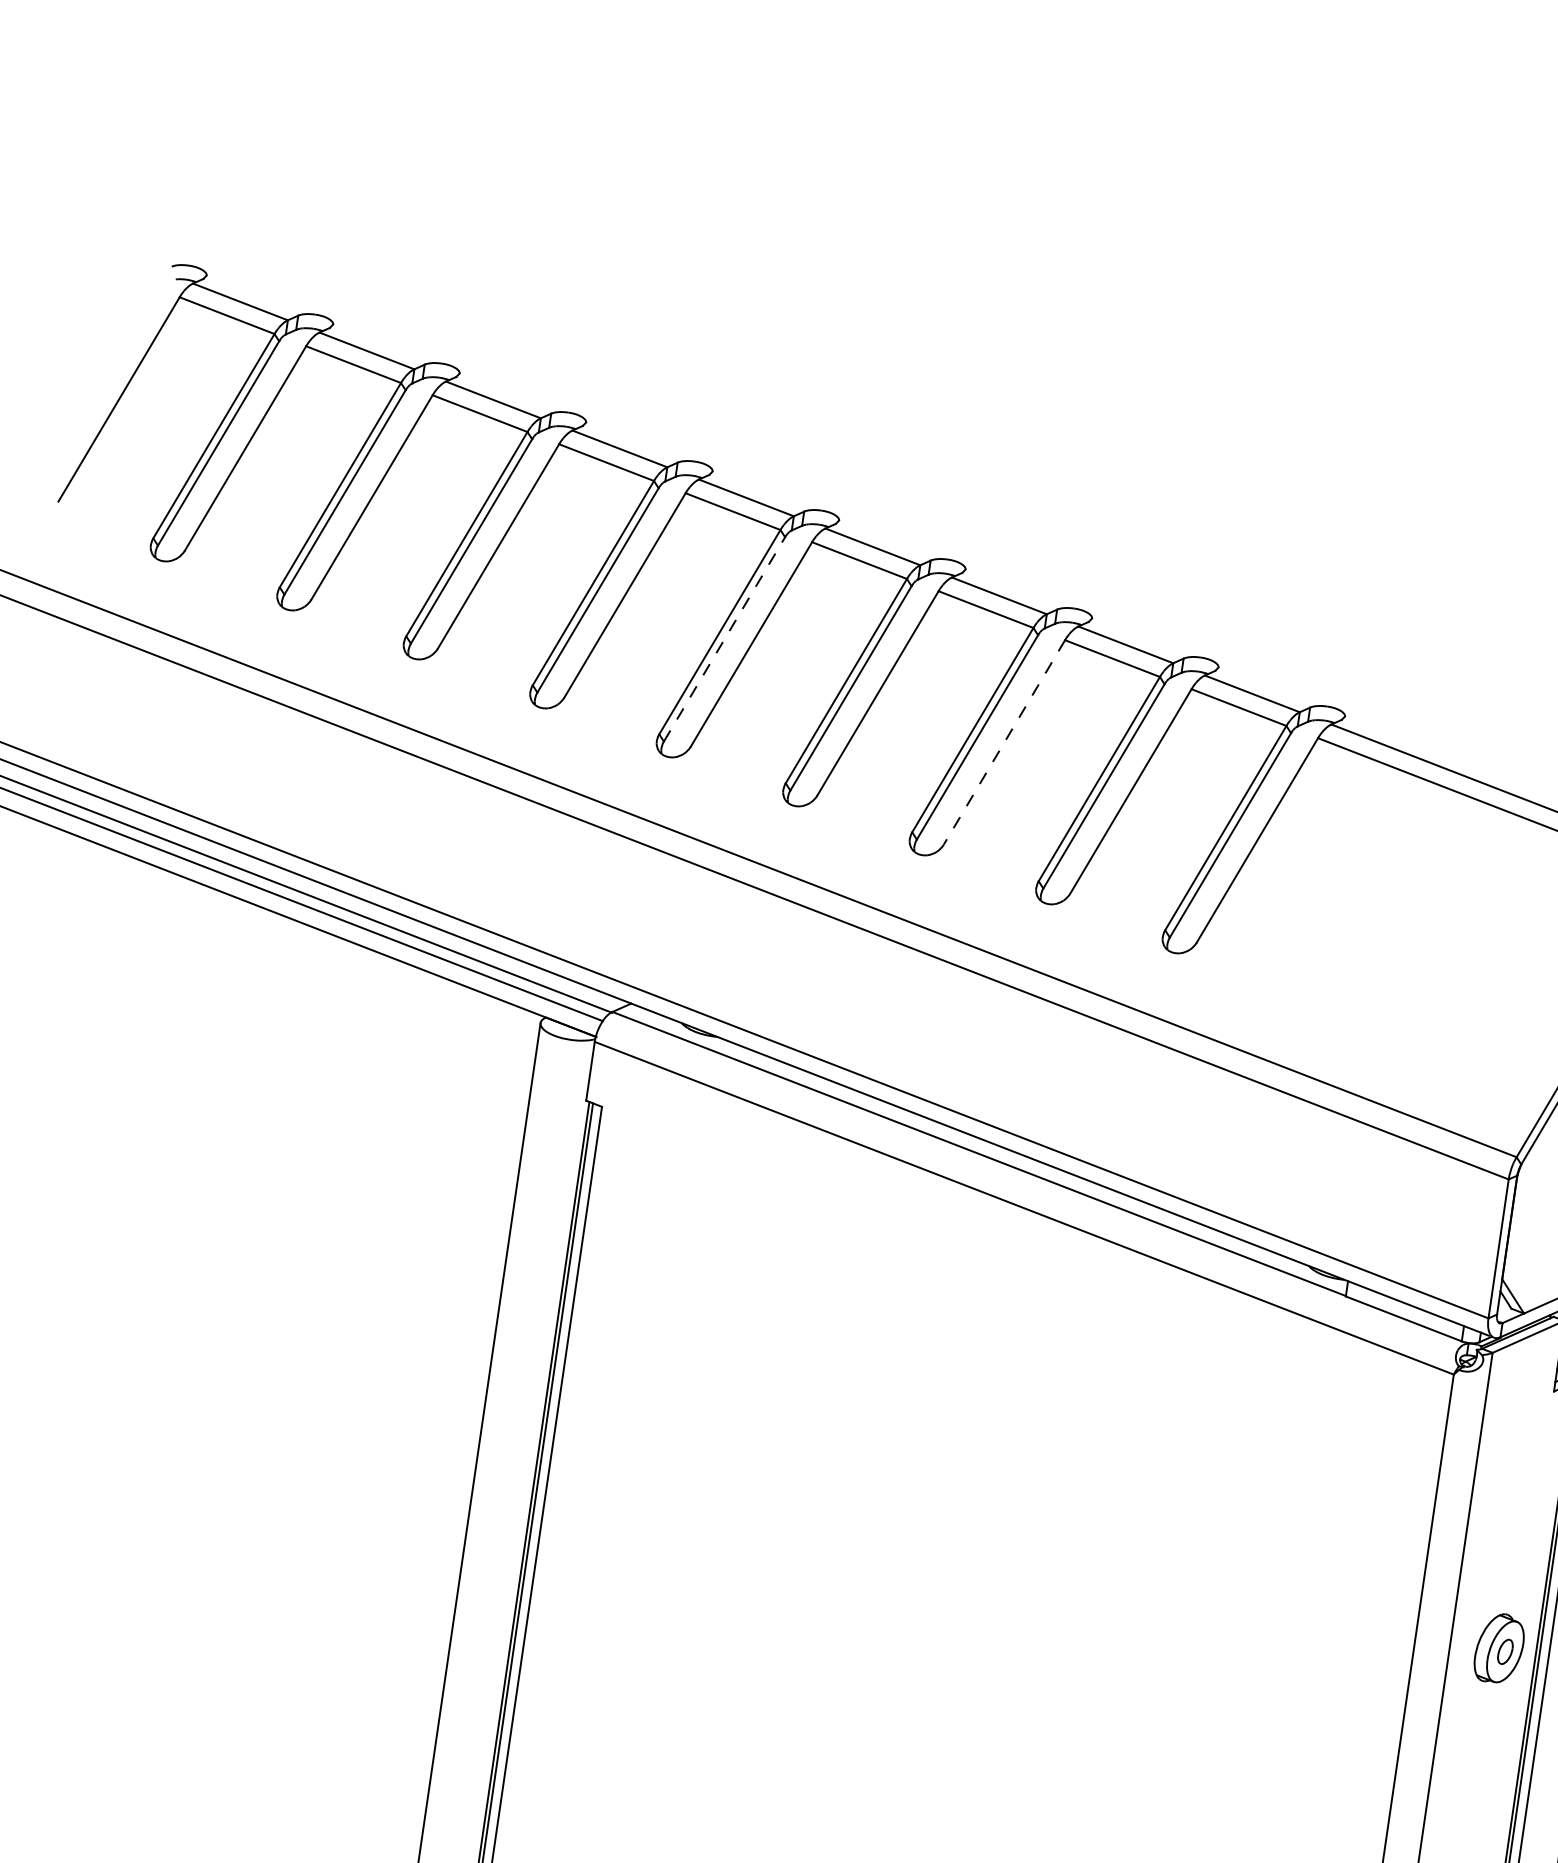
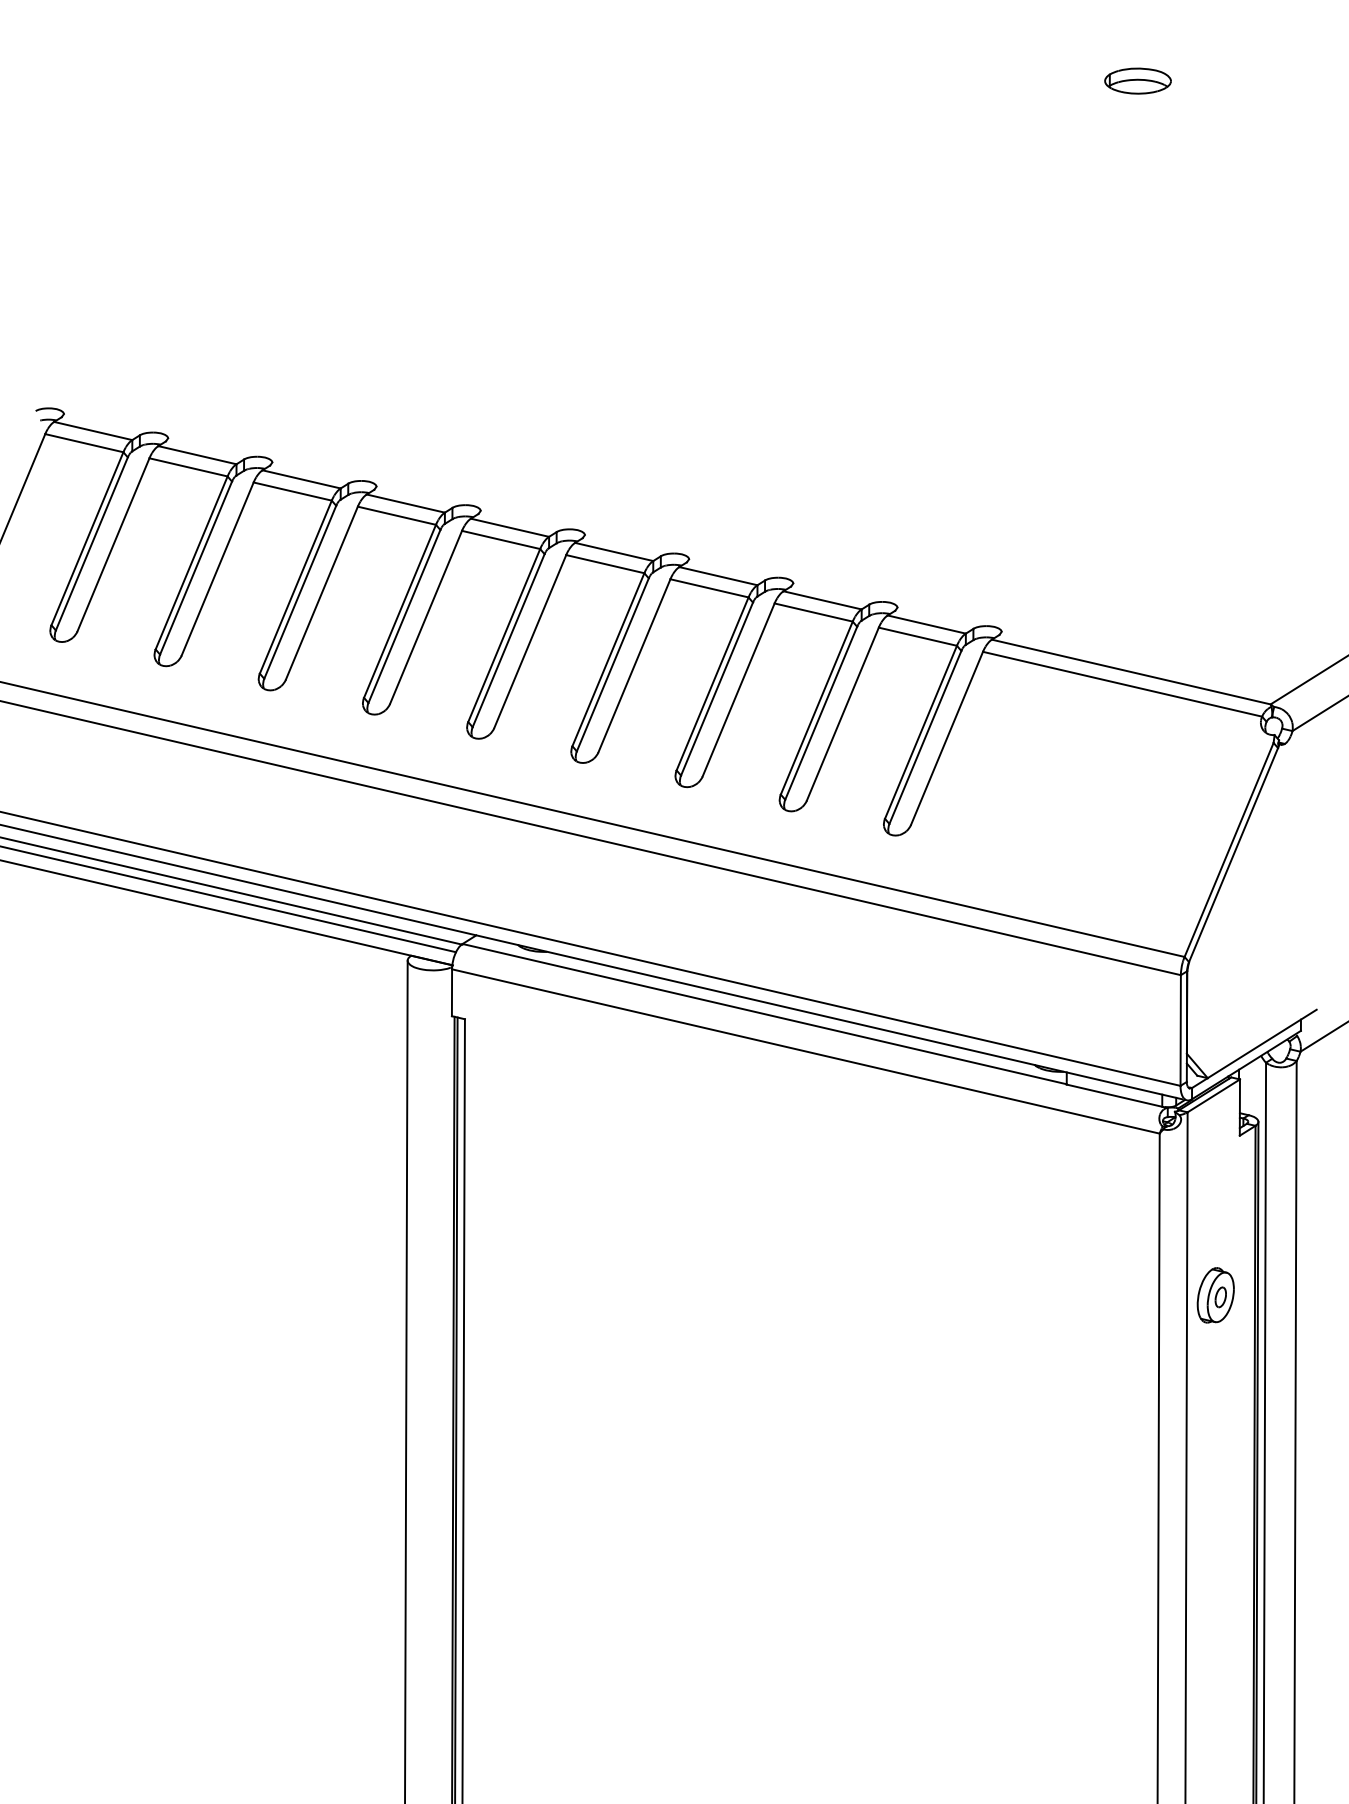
line: (724, 639) -> (508, 640), dashed -> solid
line: (1004, 741) -> (738, 689), dashed -> solid
part: (1499, 1648) -> (1215, 1295), moved

